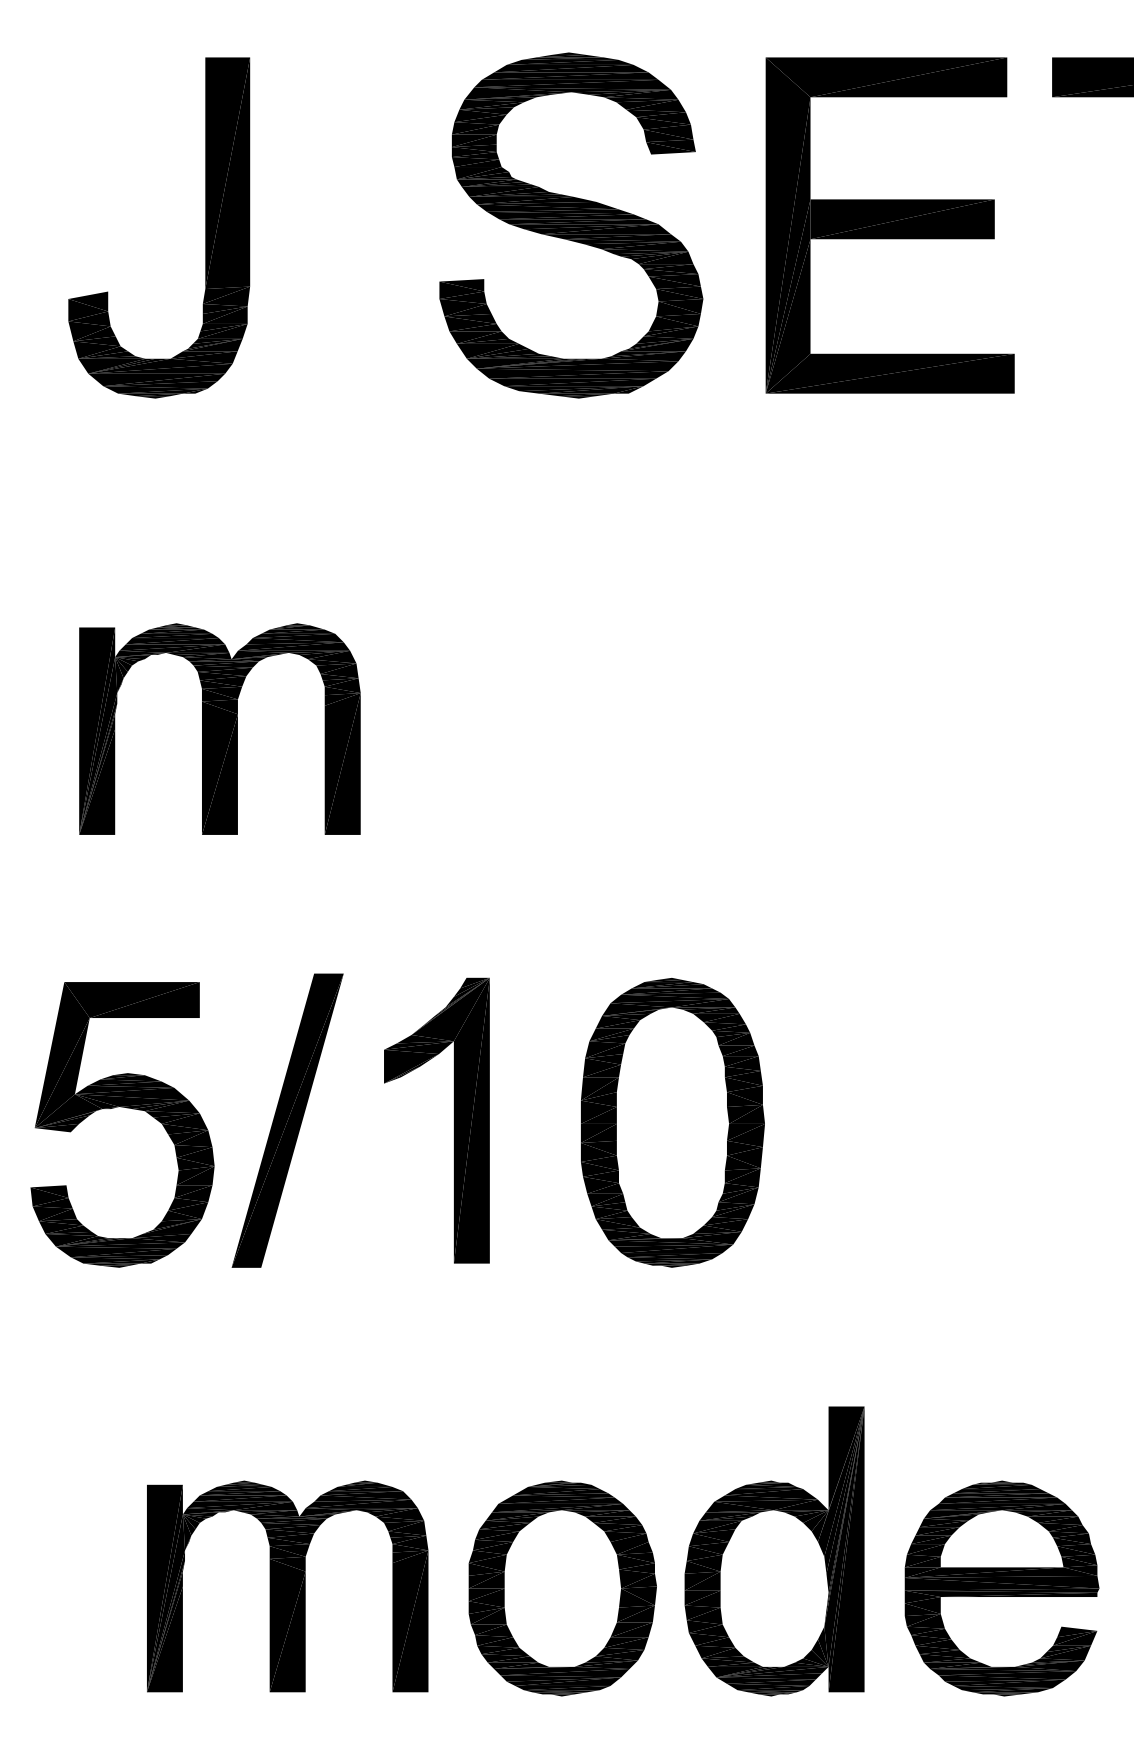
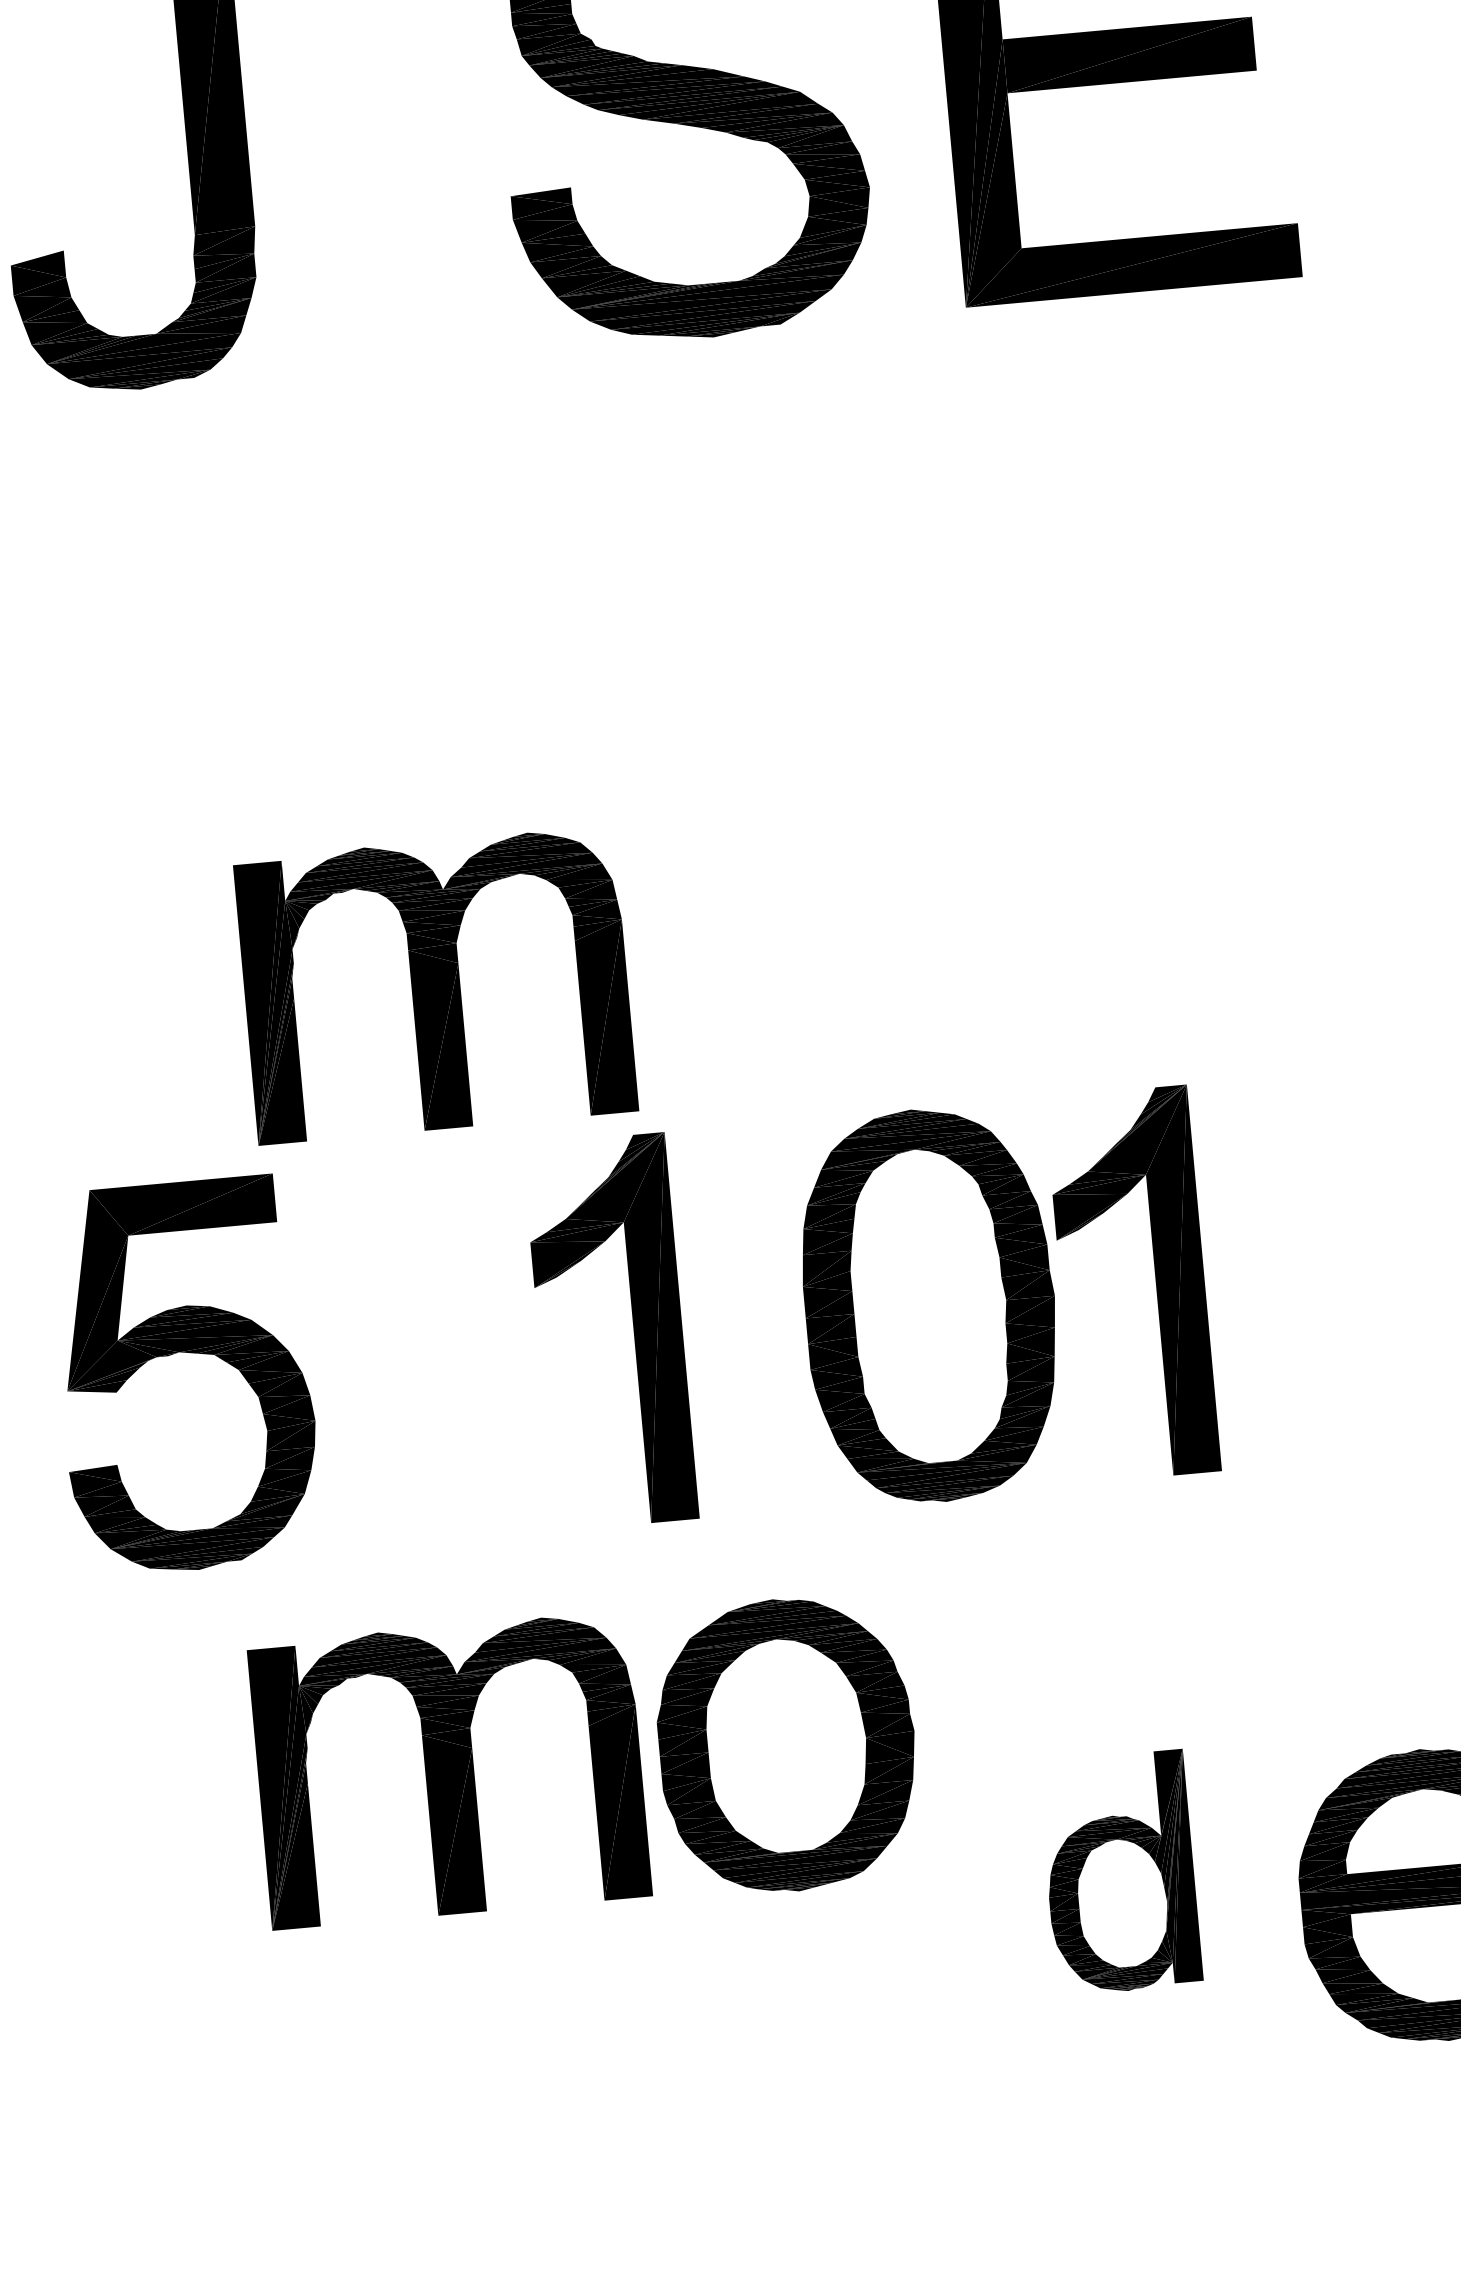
part: (219, 728) -> (435, 984), moved
part: (287, 1120) -> (408, 1349), removed
part: (840, 1120) -> (1156, 1281), added
part: (774, 1551) -> (1120, 1873), size x0.6
part: (287, 1586) -> (449, 1770), moved
part: (562, 1588) -> (786, 1745), moved

